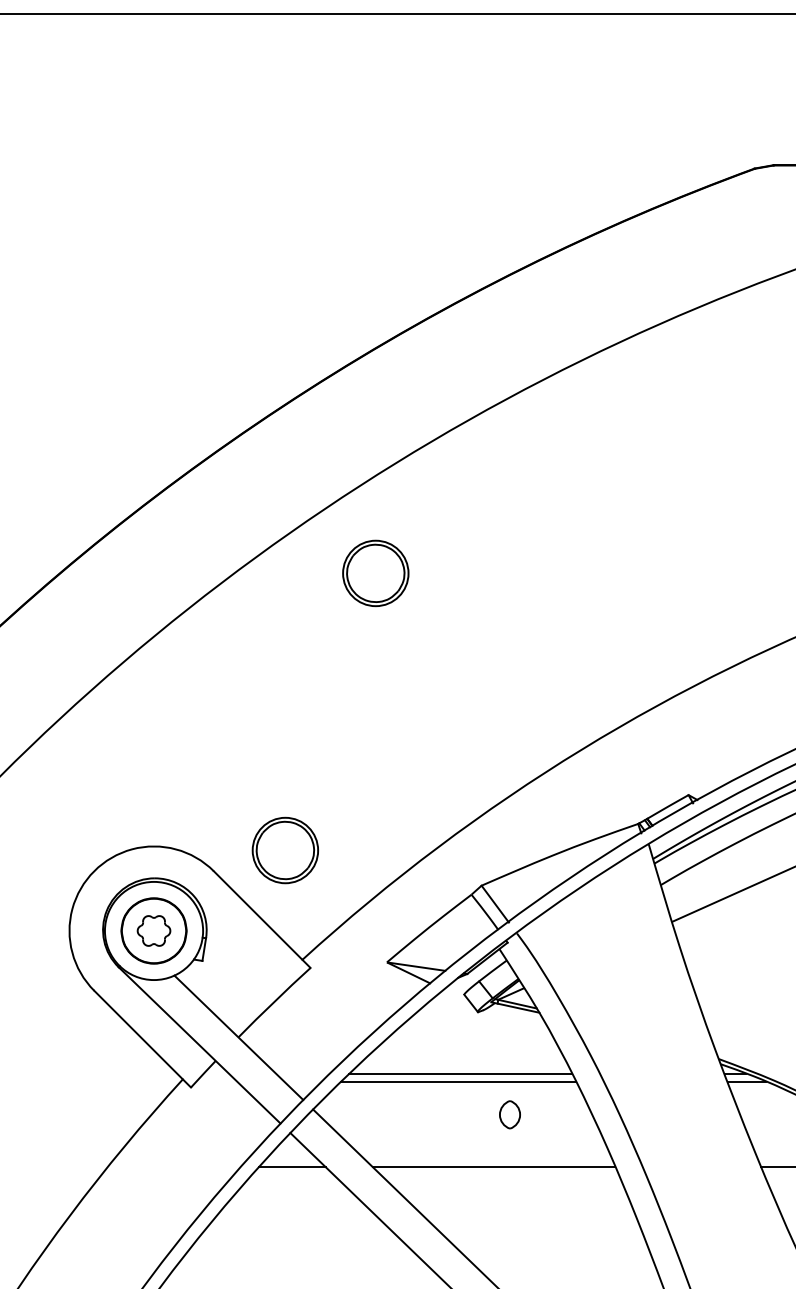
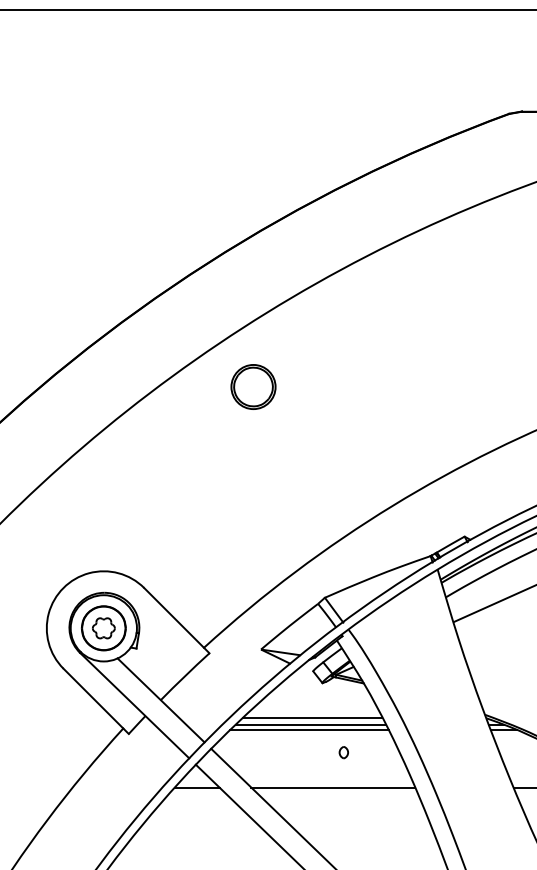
part: (285, 849) -> (192, 573), removed
line: (463, 1063) -> (312, 717), added
part: (509, 1114) -> (343, 752), size x0.62

